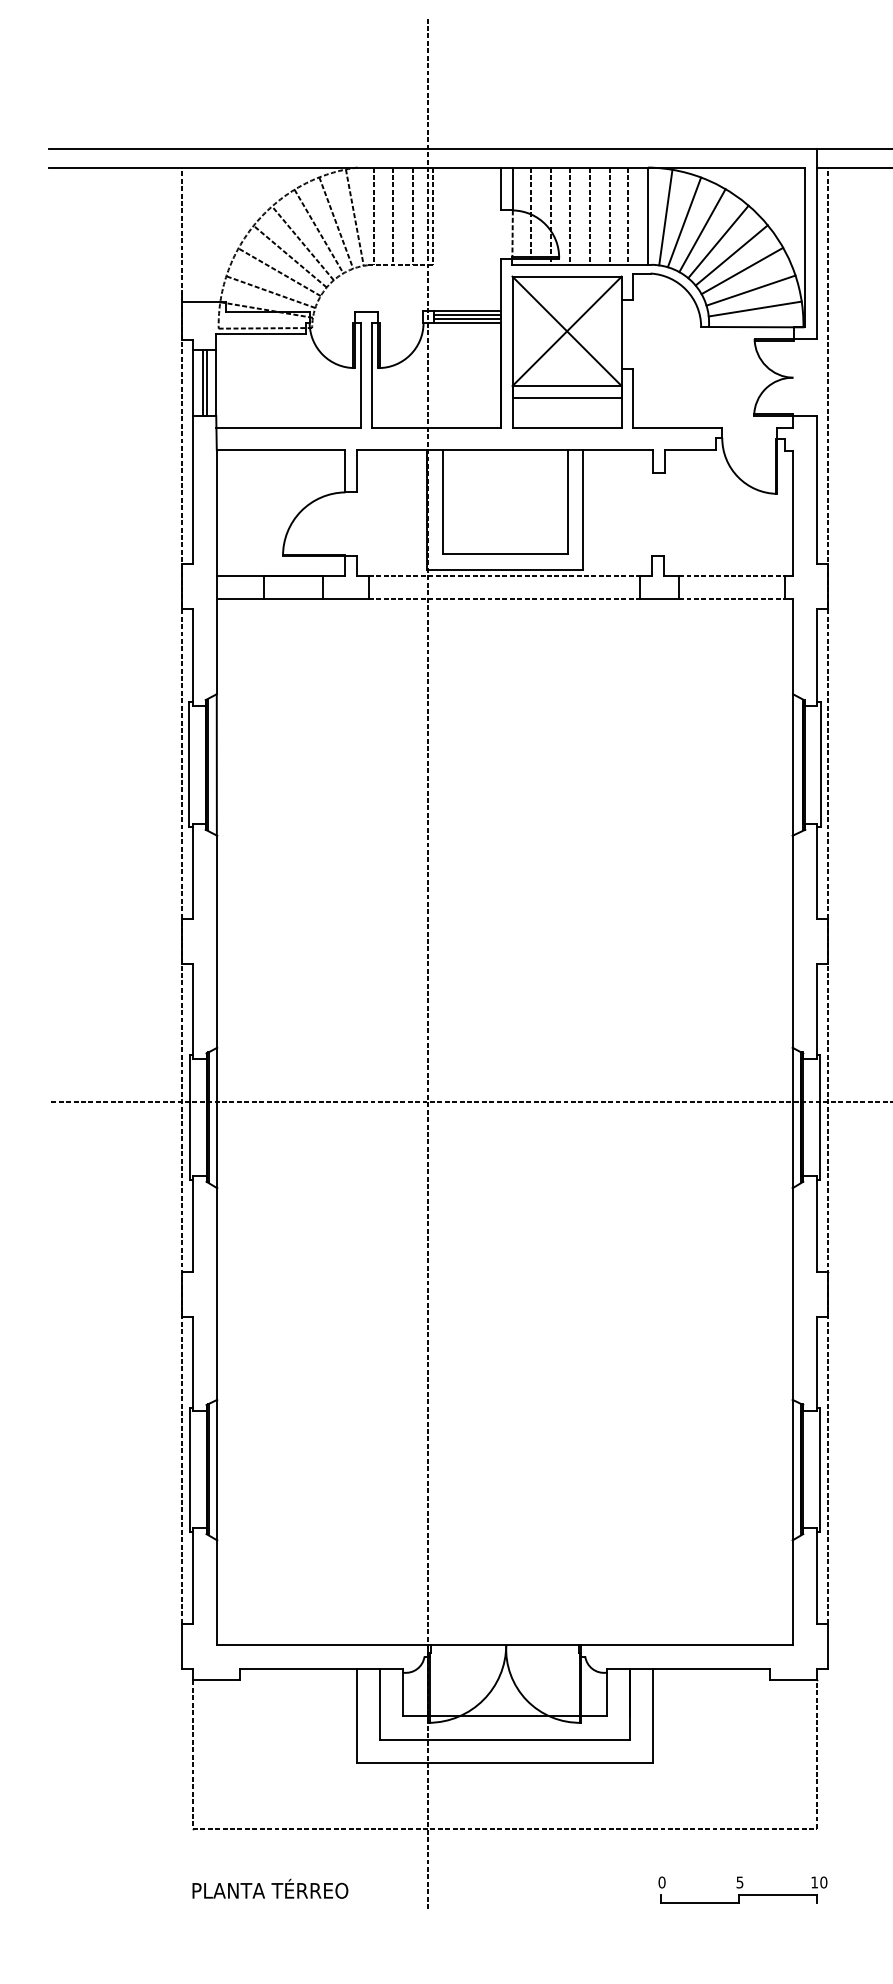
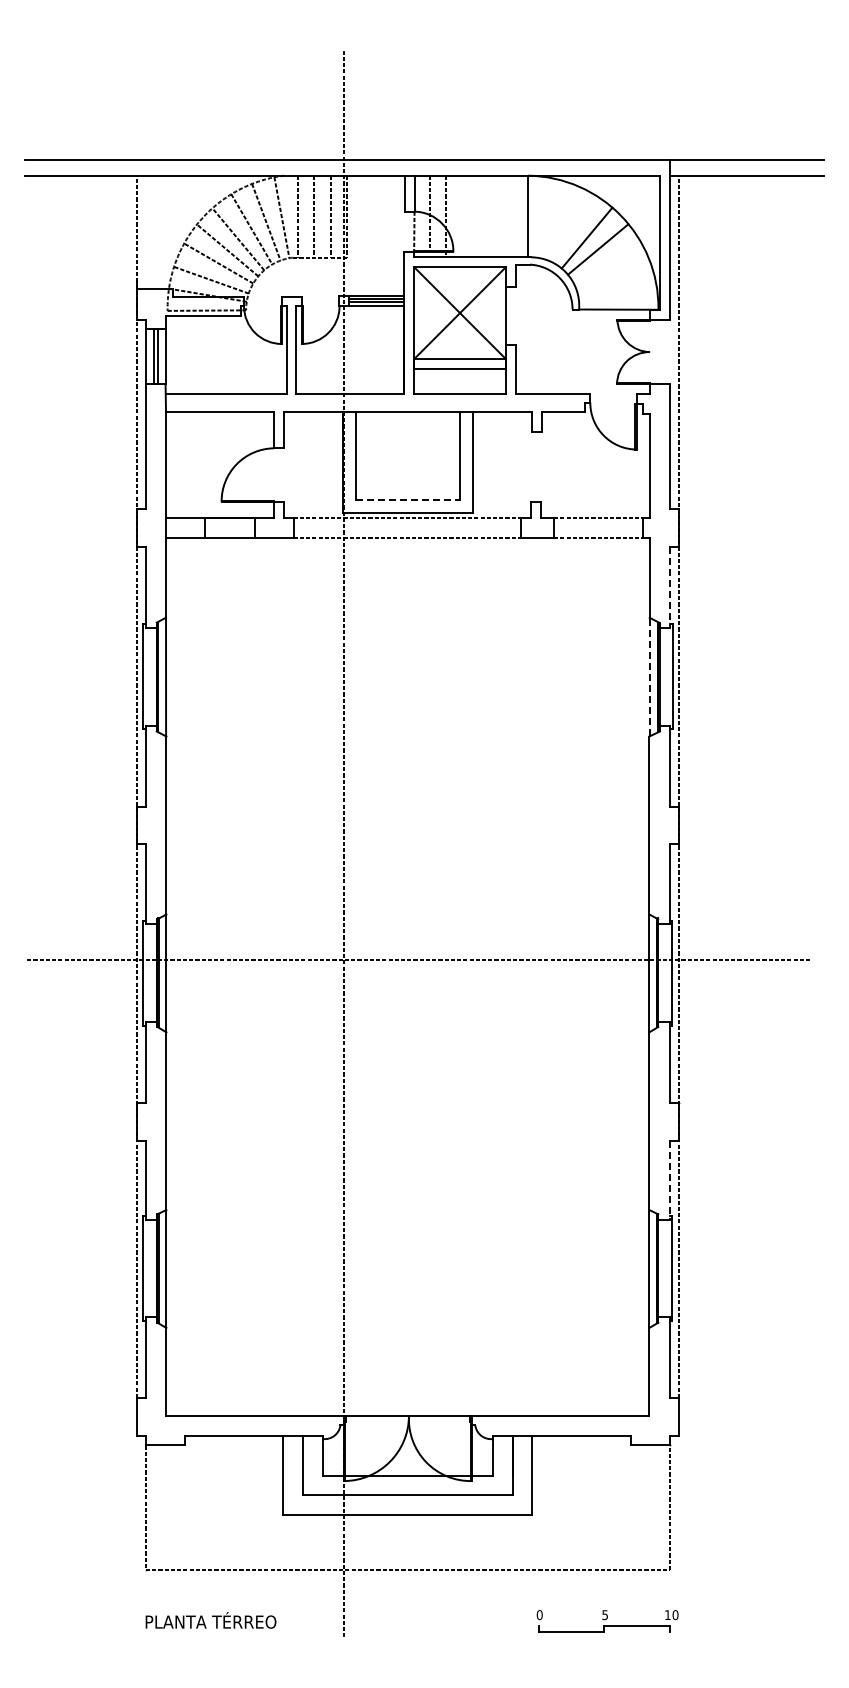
line: (570, 216) -> (462, 216), removed
line: (589, 216) -> (478, 216), removed
line: (609, 216) -> (495, 216), removed
line: (628, 216) -> (511, 216), removed
line: (665, 217) -> (542, 217), removed
line: (684, 222) -> (558, 221), removed
line: (702, 230) -> (573, 228), removed
line: (741, 271) -> (606, 262), removed
line: (751, 290) -> (614, 278), removed
line: (754, 309) -> (617, 294), removed
line: (505, 554) -> (408, 500), solid -> dashed
line: (816, 658) -> (669, 587), solid -> dashed
line: (792, 764) -> (649, 676), solid -> dashed
line: (816, 1364) -> (669, 1180), solid -> dashed

